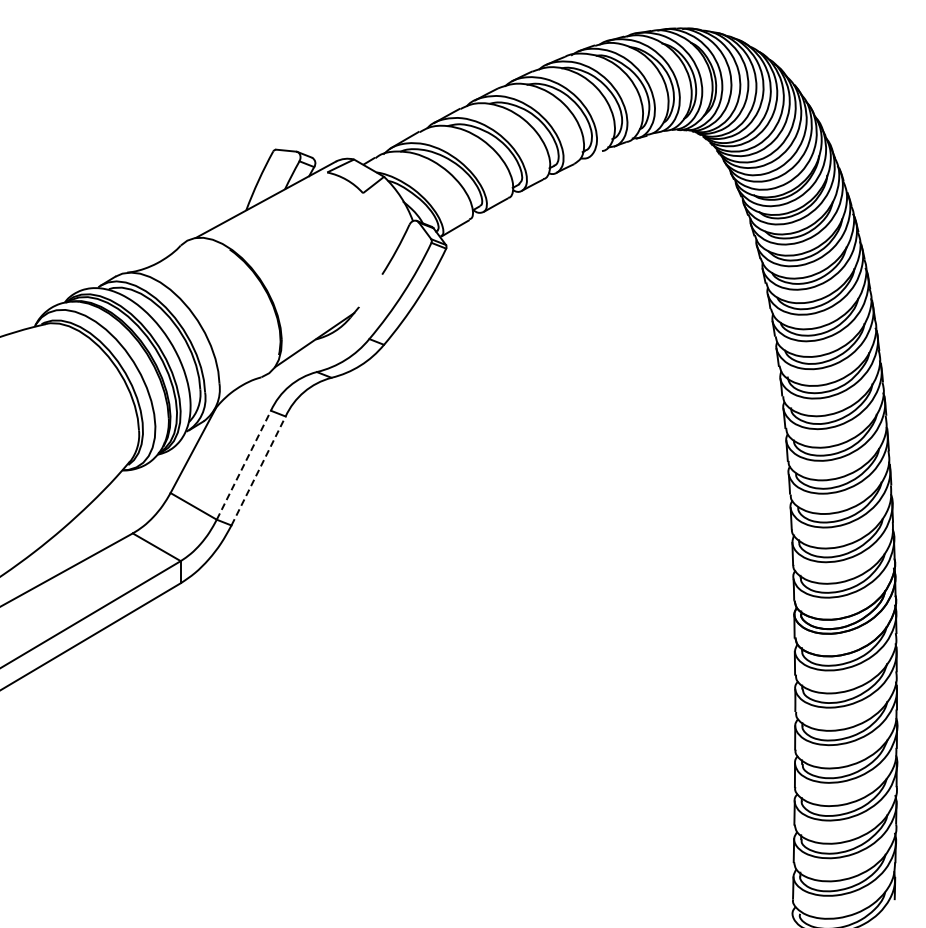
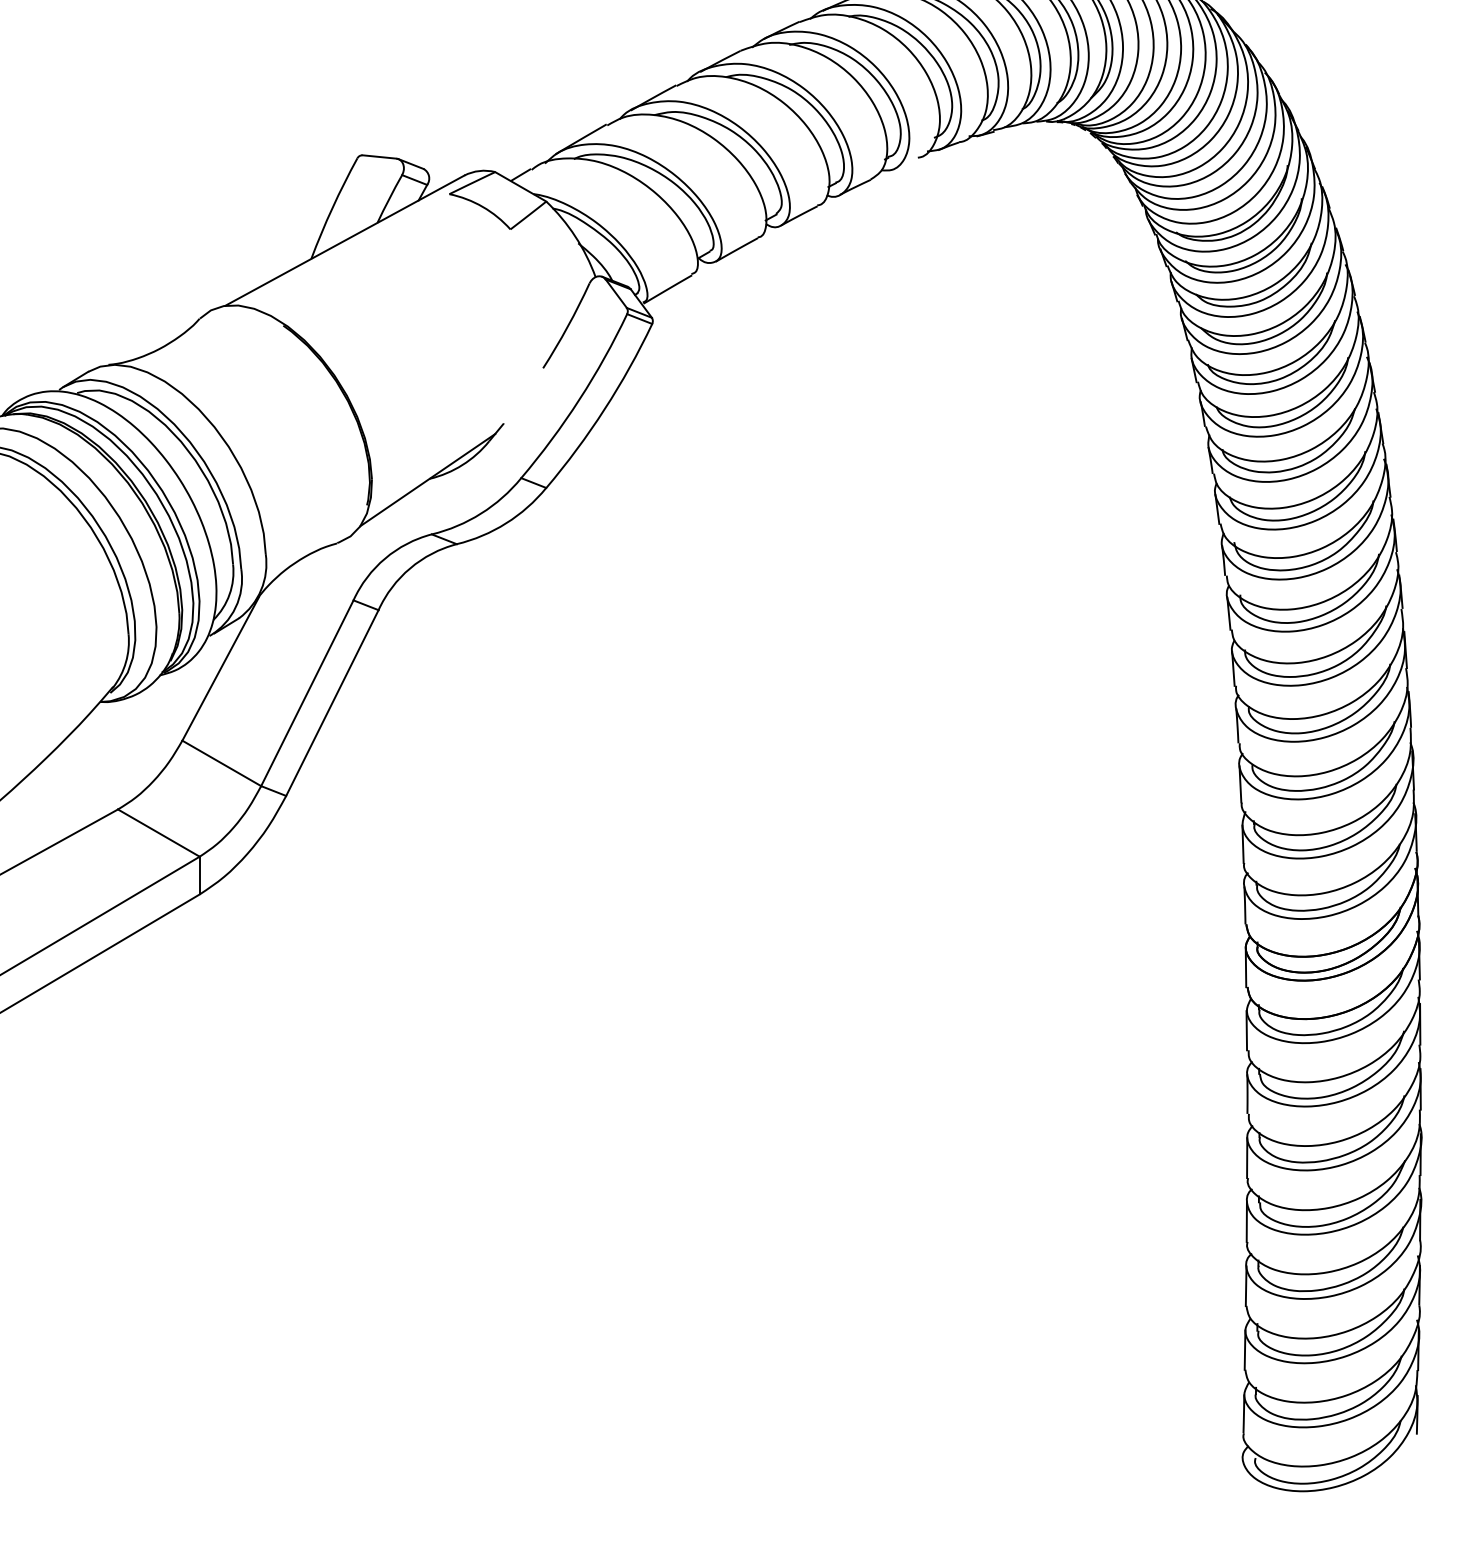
line: (243, 465) -> (306, 693), dashed -> solid
line: (258, 471) -> (332, 703), dashed -> solid

